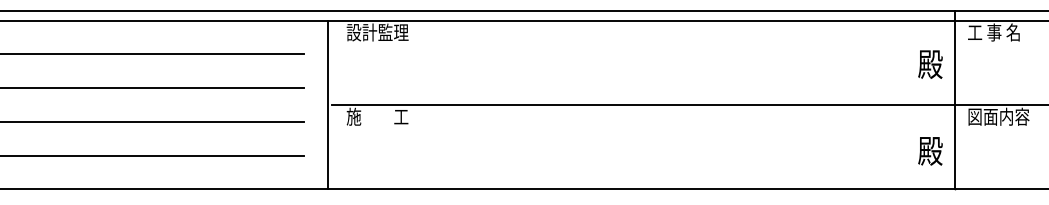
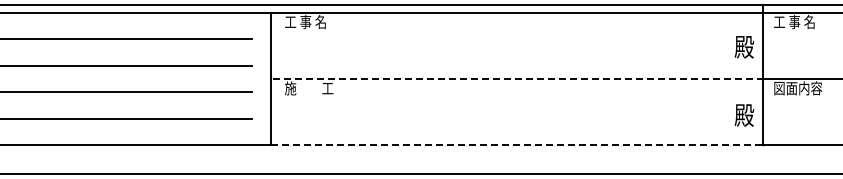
text: (377, 33) -> (309, 22), 設計監理 -> 工 事 名
line: (643, 105) -> (518, 79), solid -> dashed
line: (642, 189) -> (517, 145), solid -> dashed

